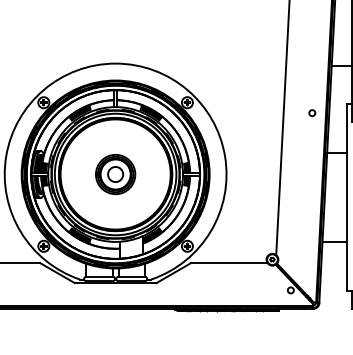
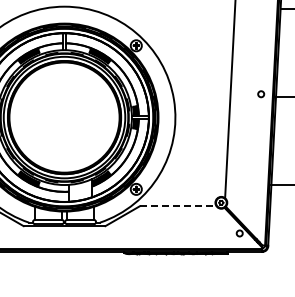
circle: (312, 113) -> (261, 94), moved
part: (115, 174) -> (64, 117), removed
line: (229, 263) -> (178, 206), solid -> dashed

